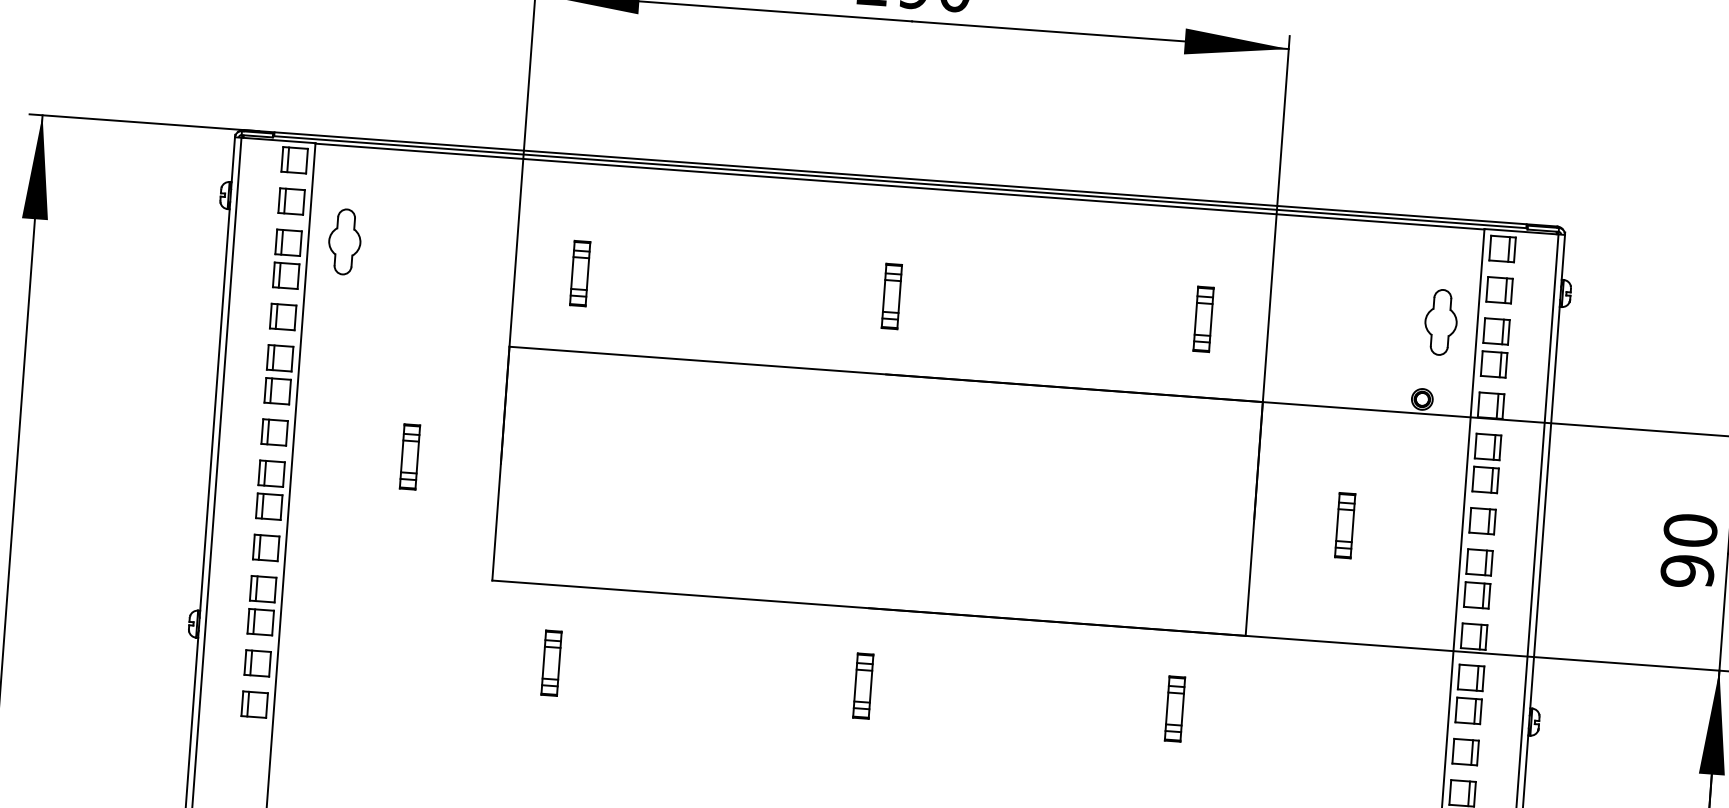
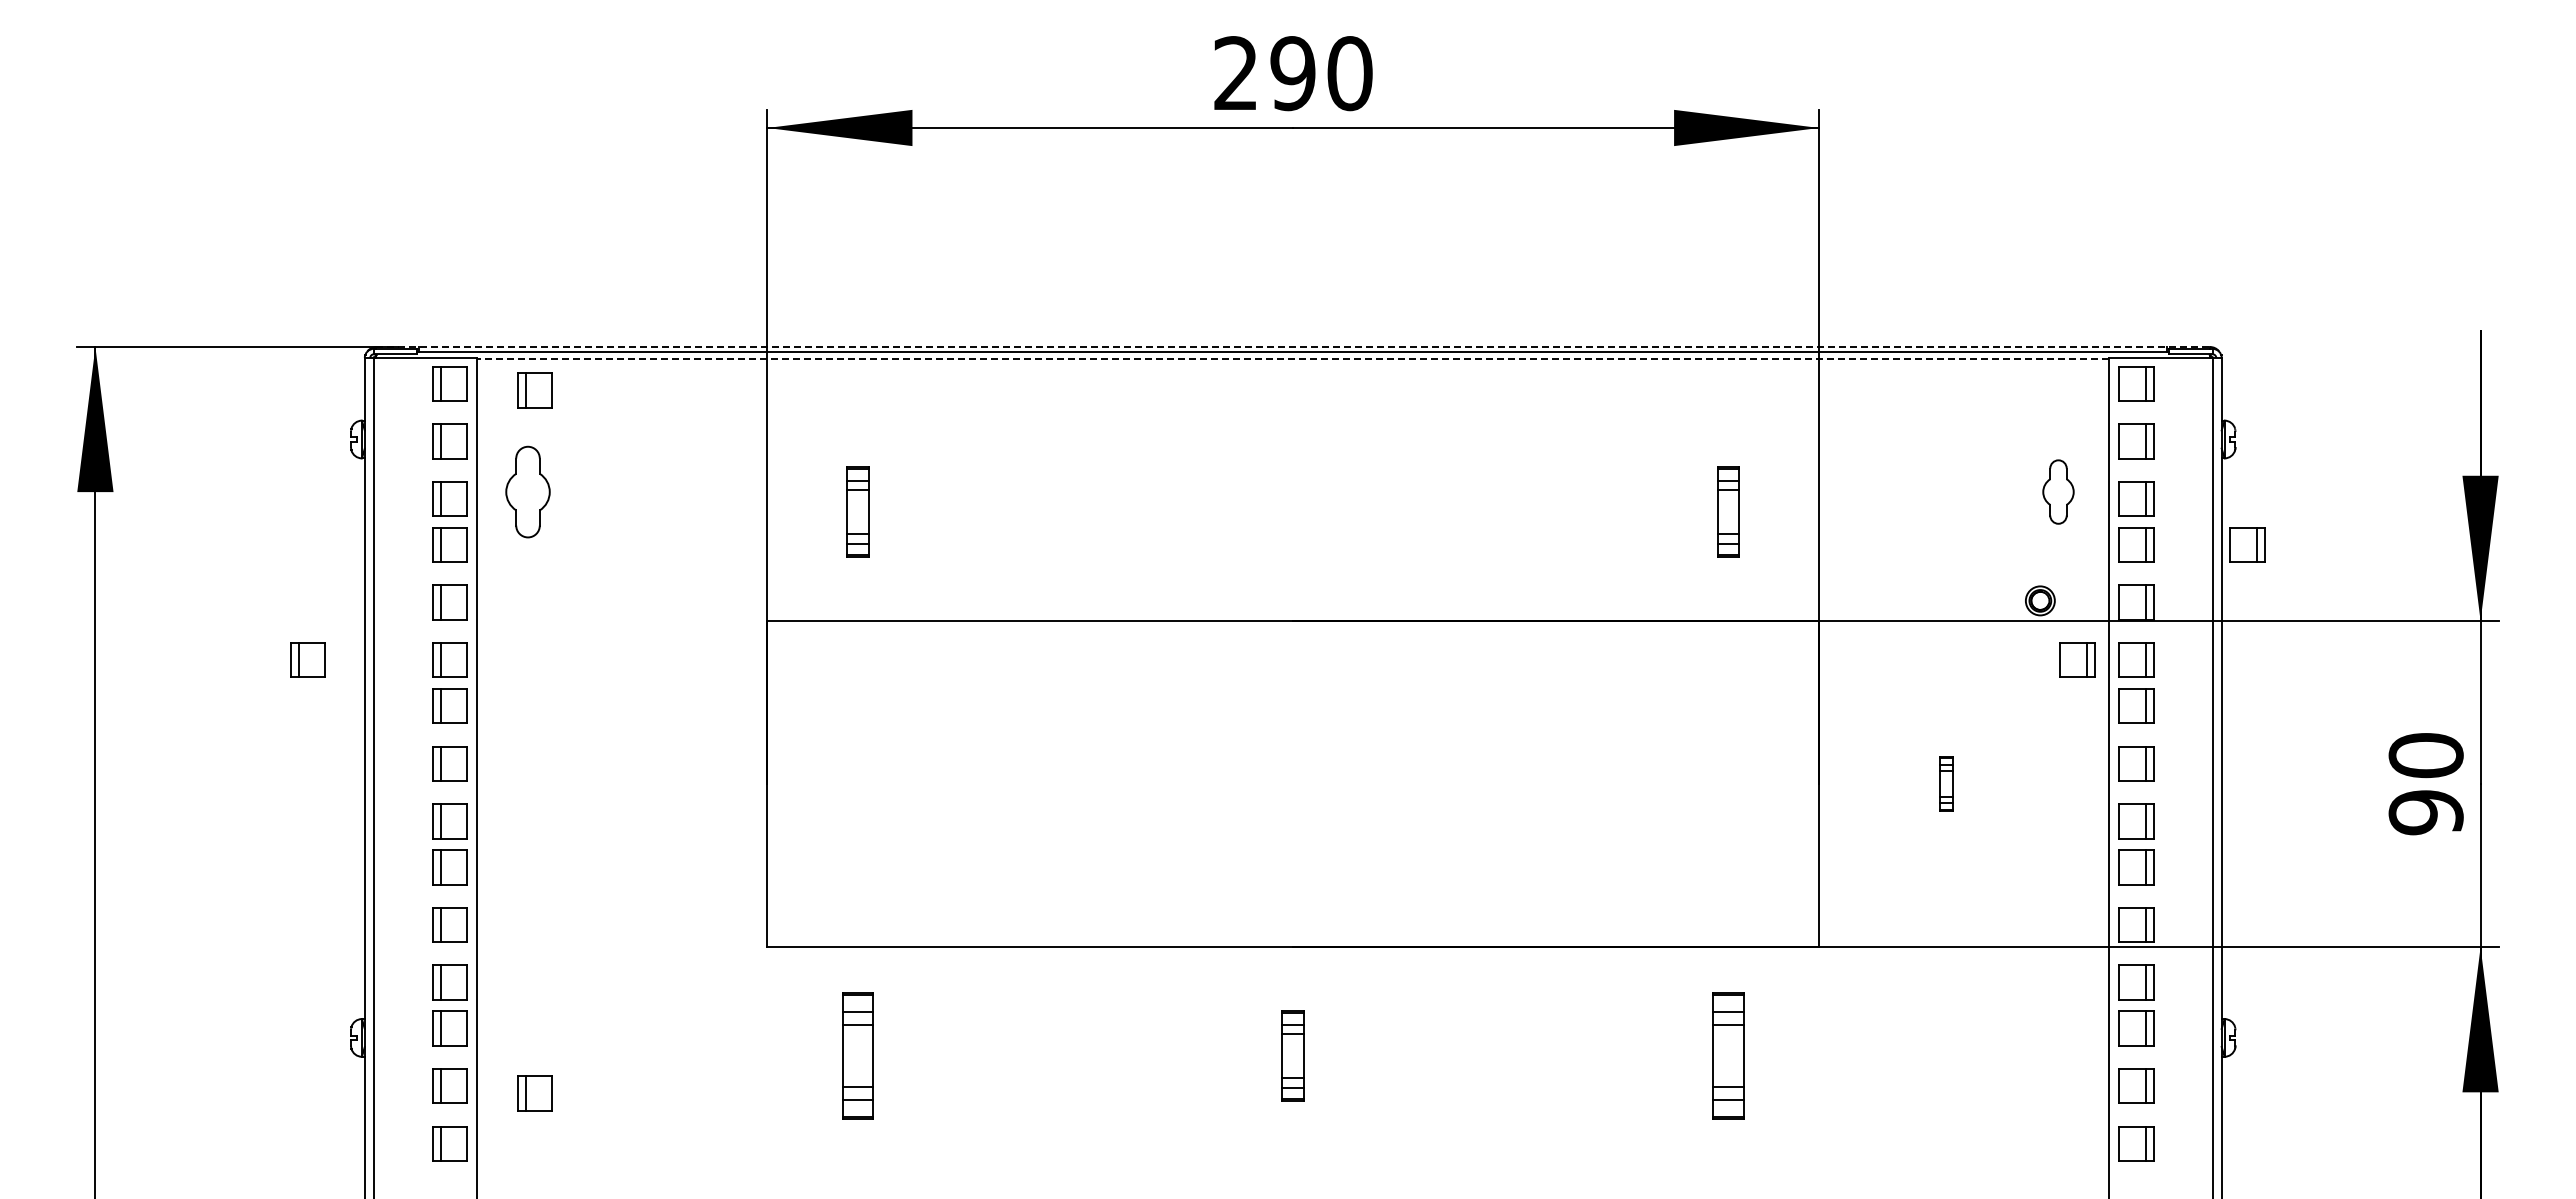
part: (354, 169) -> (534, 390), added
line: (900, 178) -> (1293, 347), solid -> dashed
line: (899, 186) -> (1292, 358), solid -> dashed
part: (891, 296) -> (1292, 511), removed
part: (1441, 322) -> (2058, 491), size x0.7
part: (178, 350) -> (307, 659), added
part: (1573, 369) -> (2247, 544), added
part: (1445, 443) -> (2077, 659), added
part: (410, 456) -> (640, 783), removed
part: (1344, 525) -> (1945, 783), size x0.6
part: (551, 662) -> (857, 1055), size x1.4
part: (317, 673) -> (534, 1093), added
part: (1175, 708) -> (1728, 1055), size x1.4

